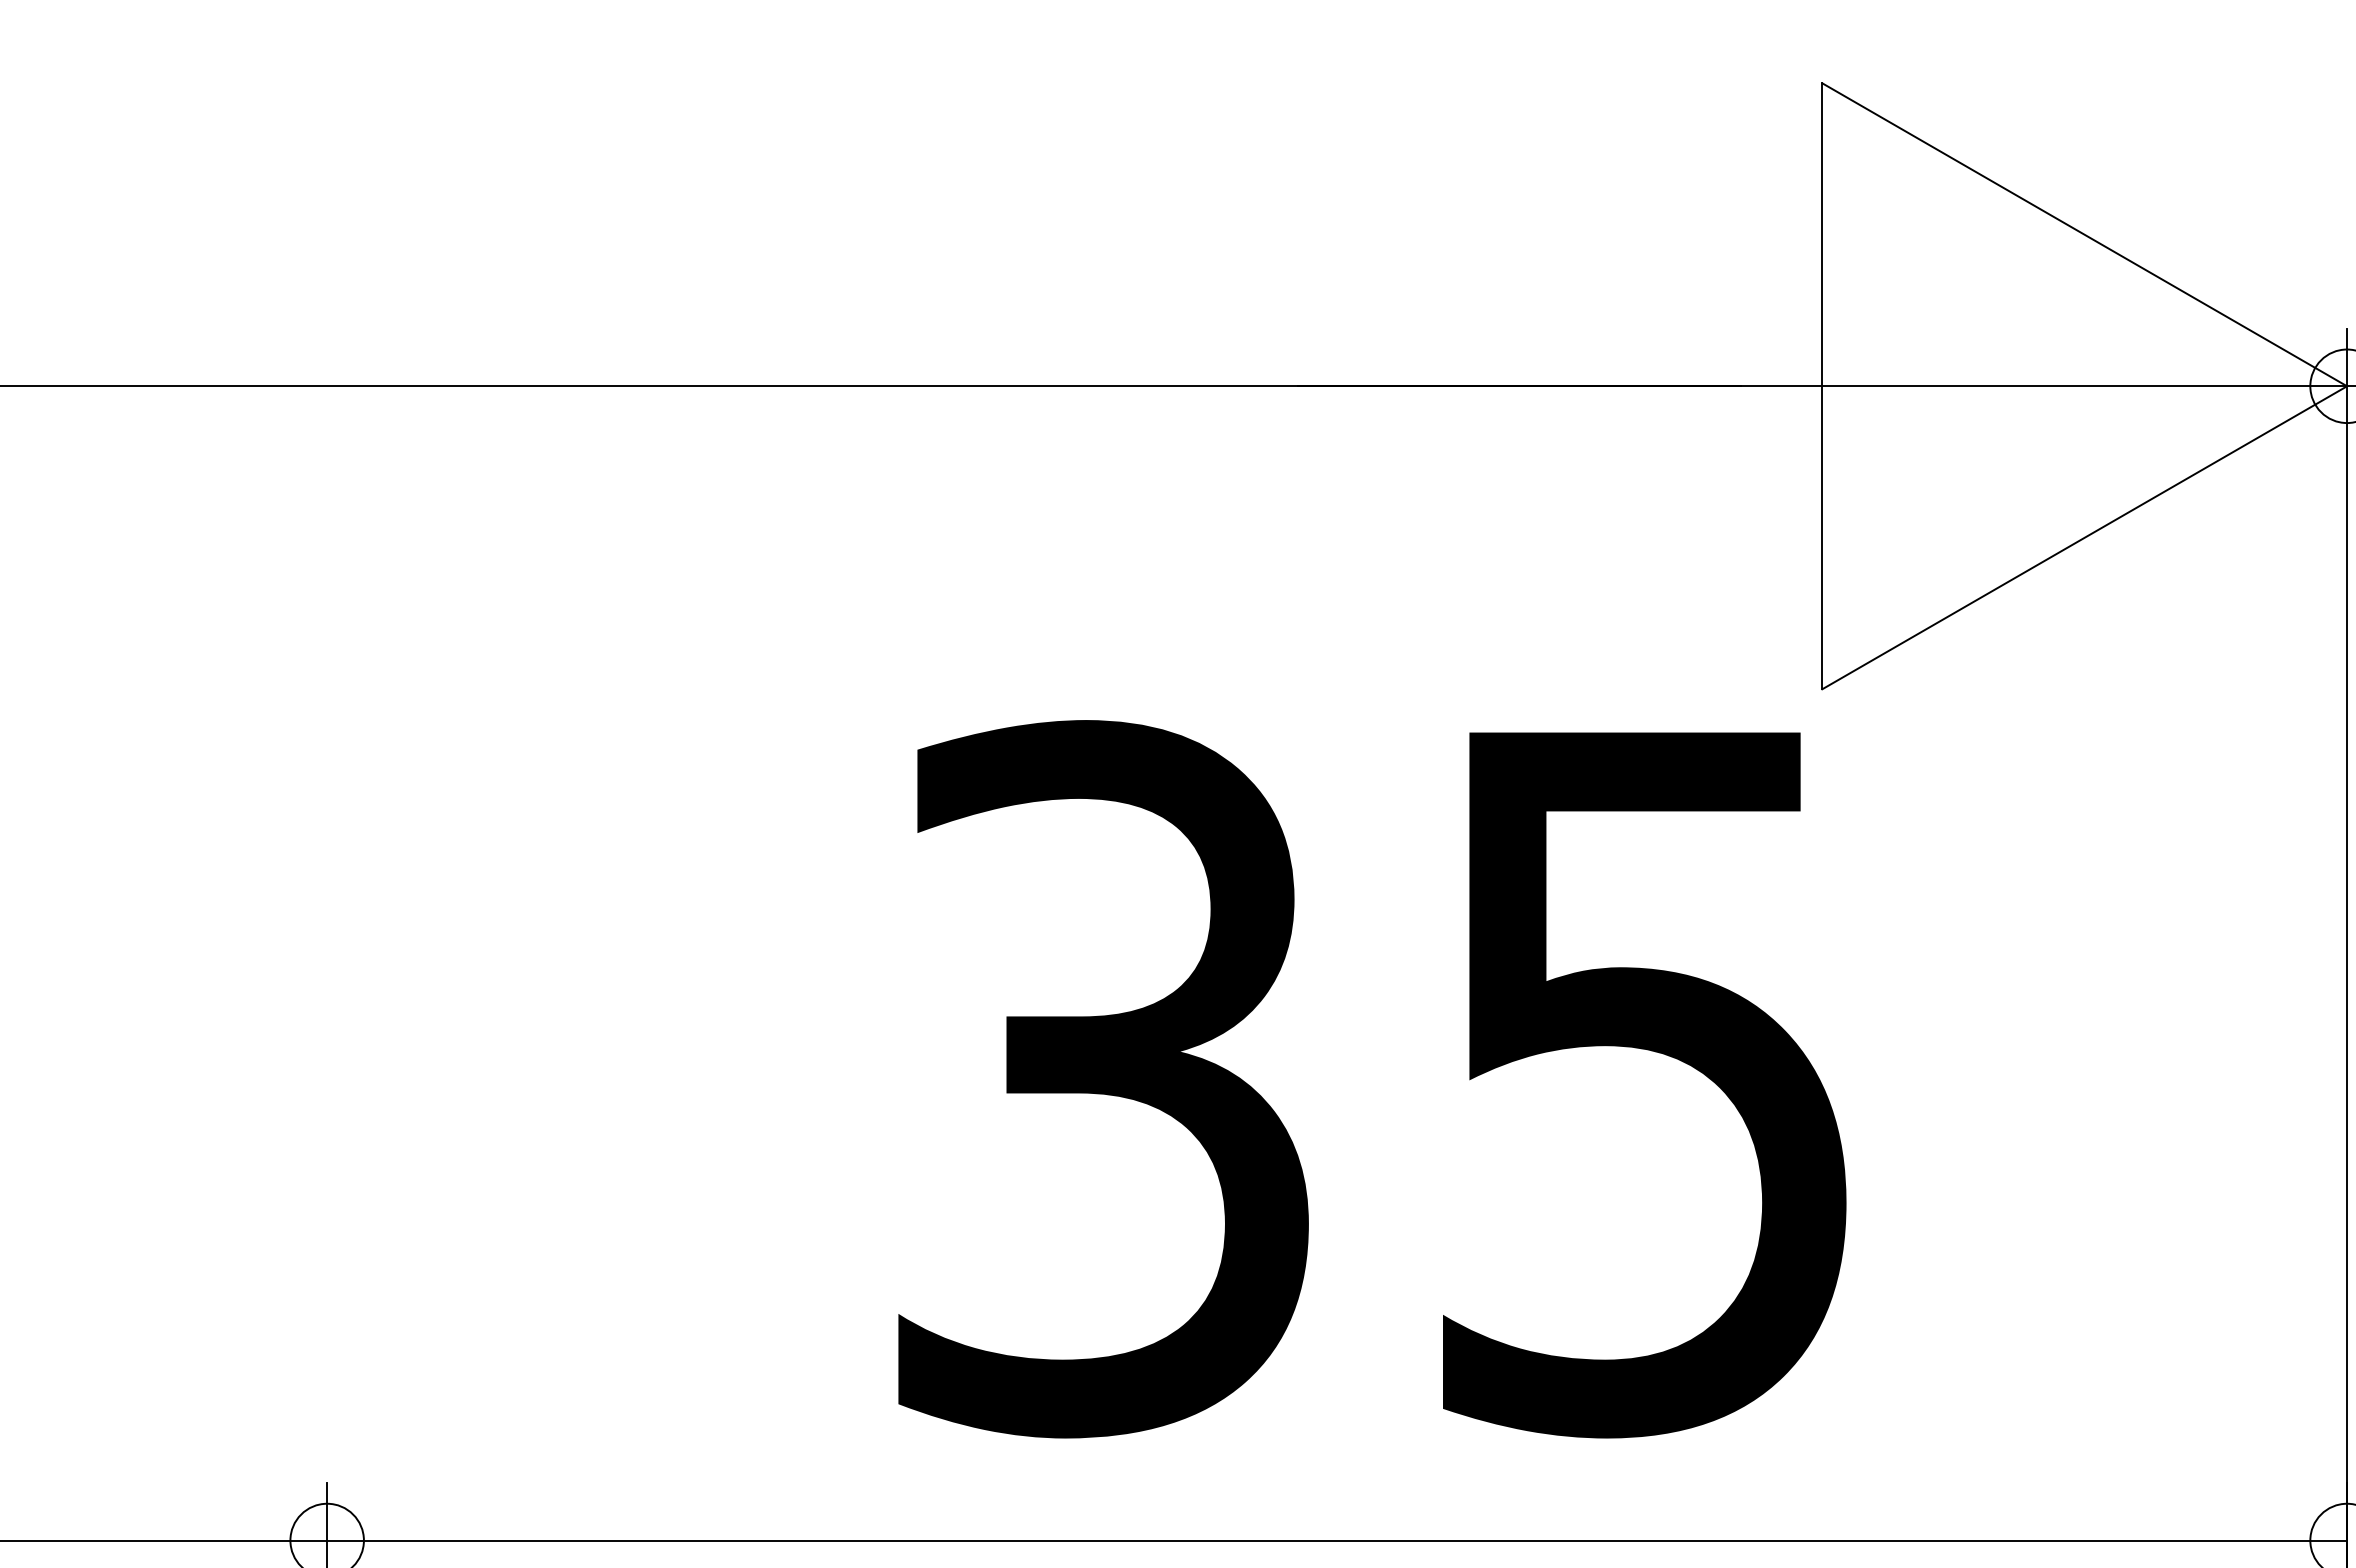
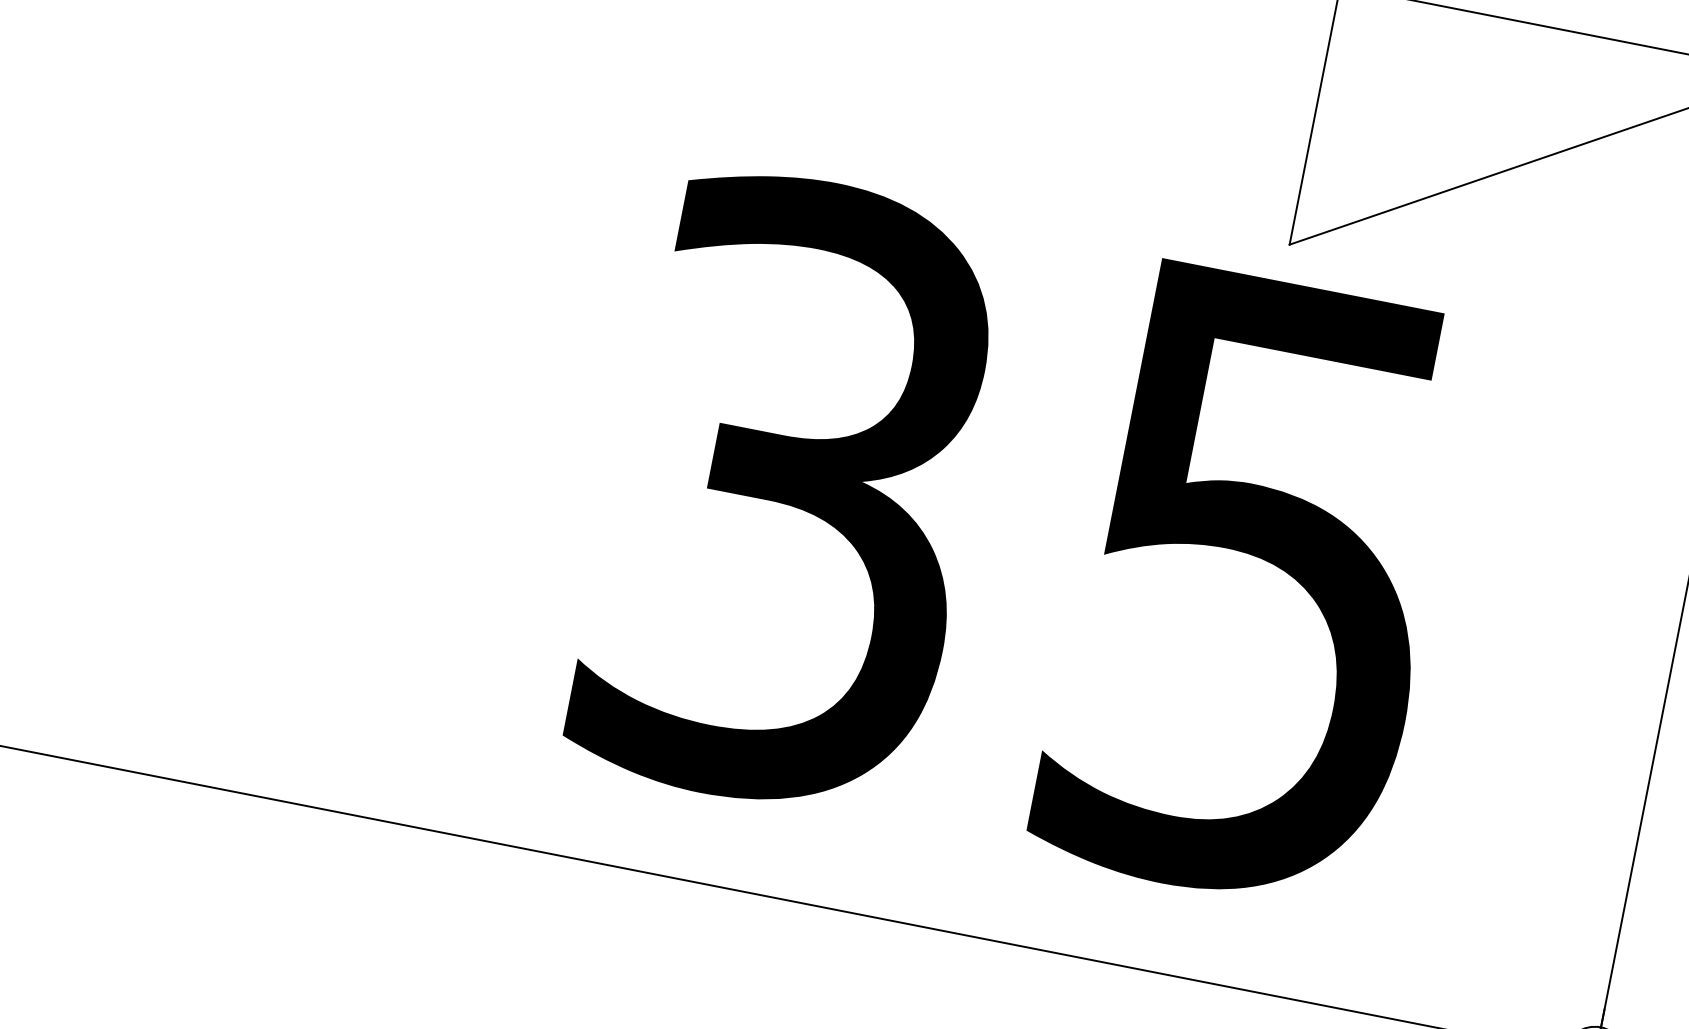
text: (1372, 1079) -> (1021, 537), moved

